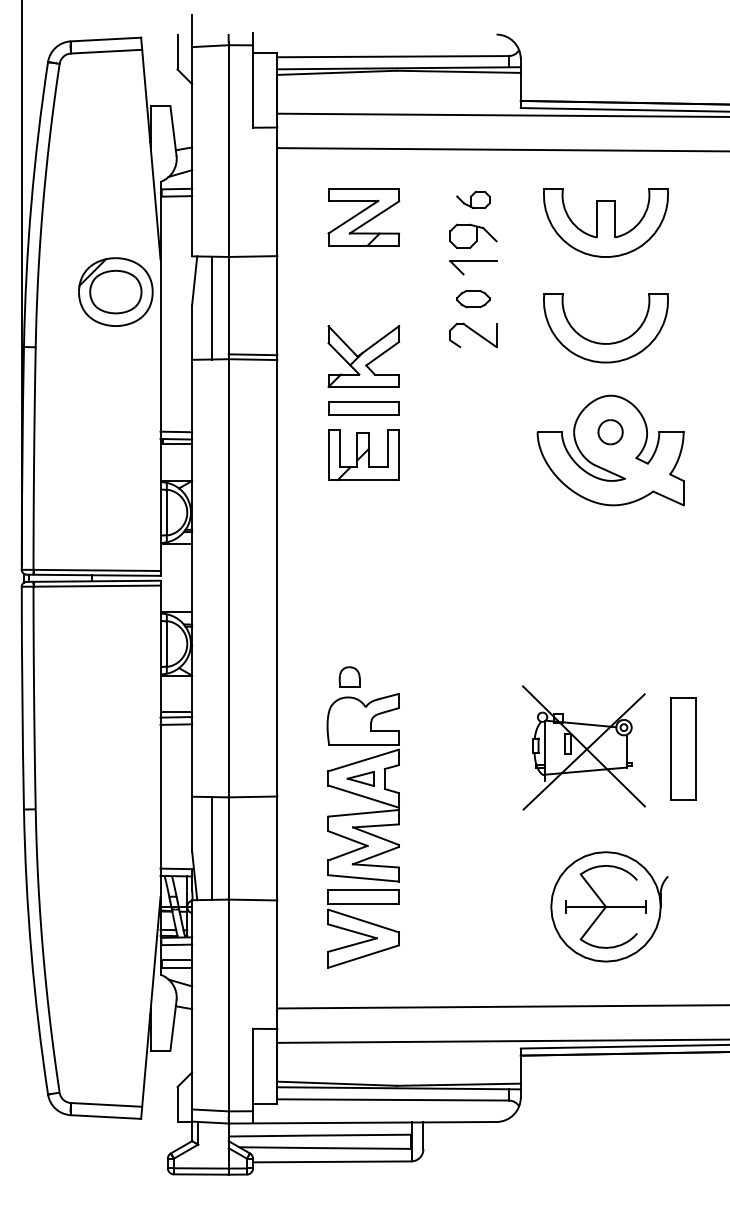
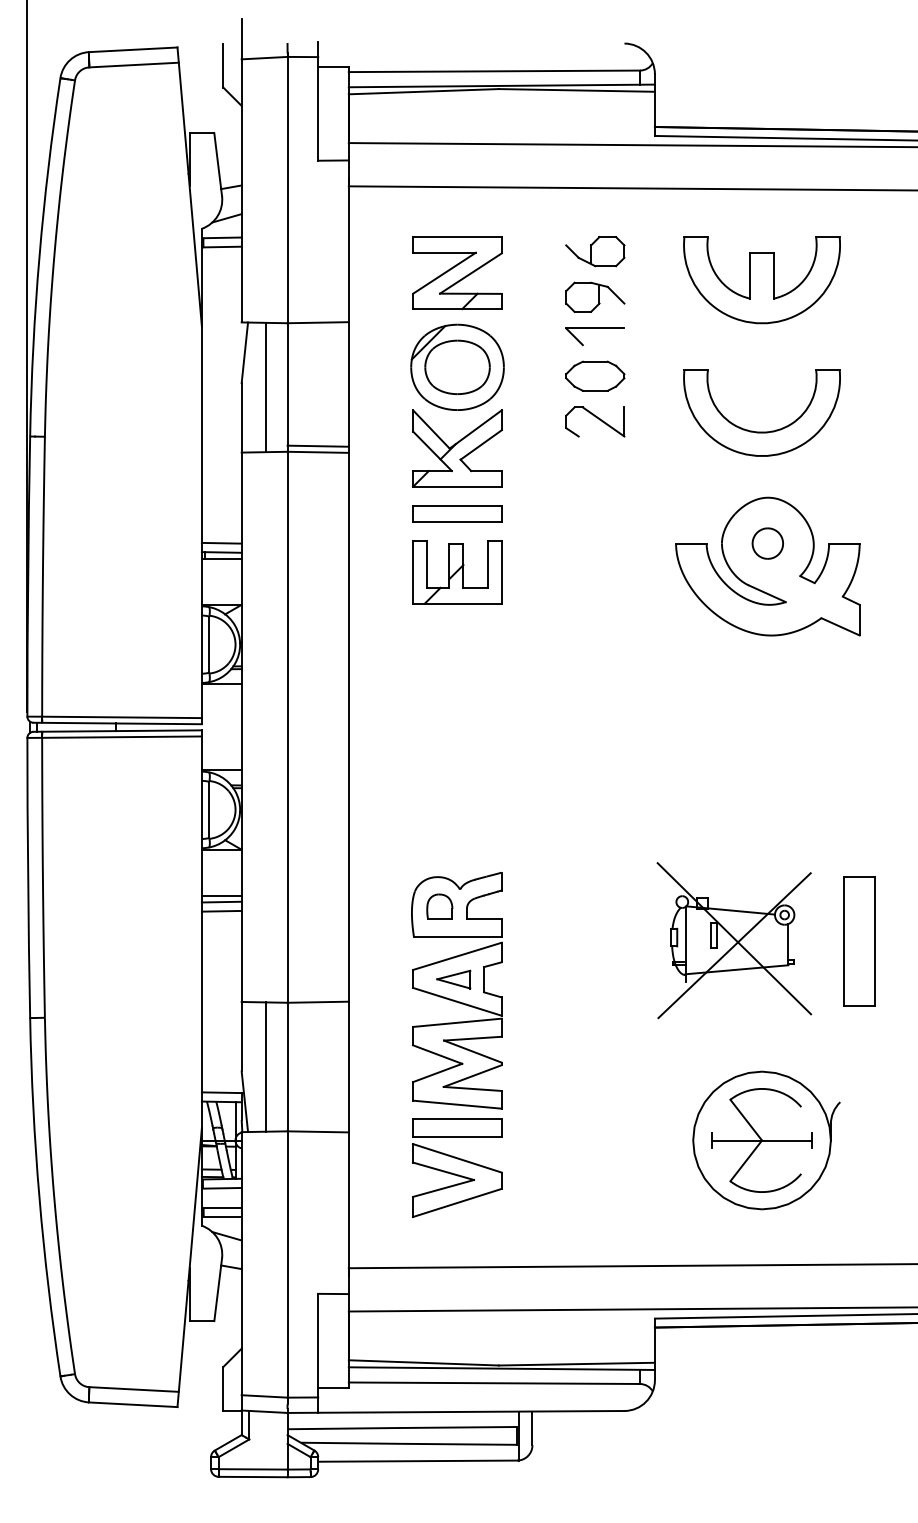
part: (473, 199) -> (595, 250), size x1.43
part: (115, 291) -> (457, 366), moved
part: (473, 298) -> (595, 375), size x1.43
part: (349, 676) -> (439, 906), moved

